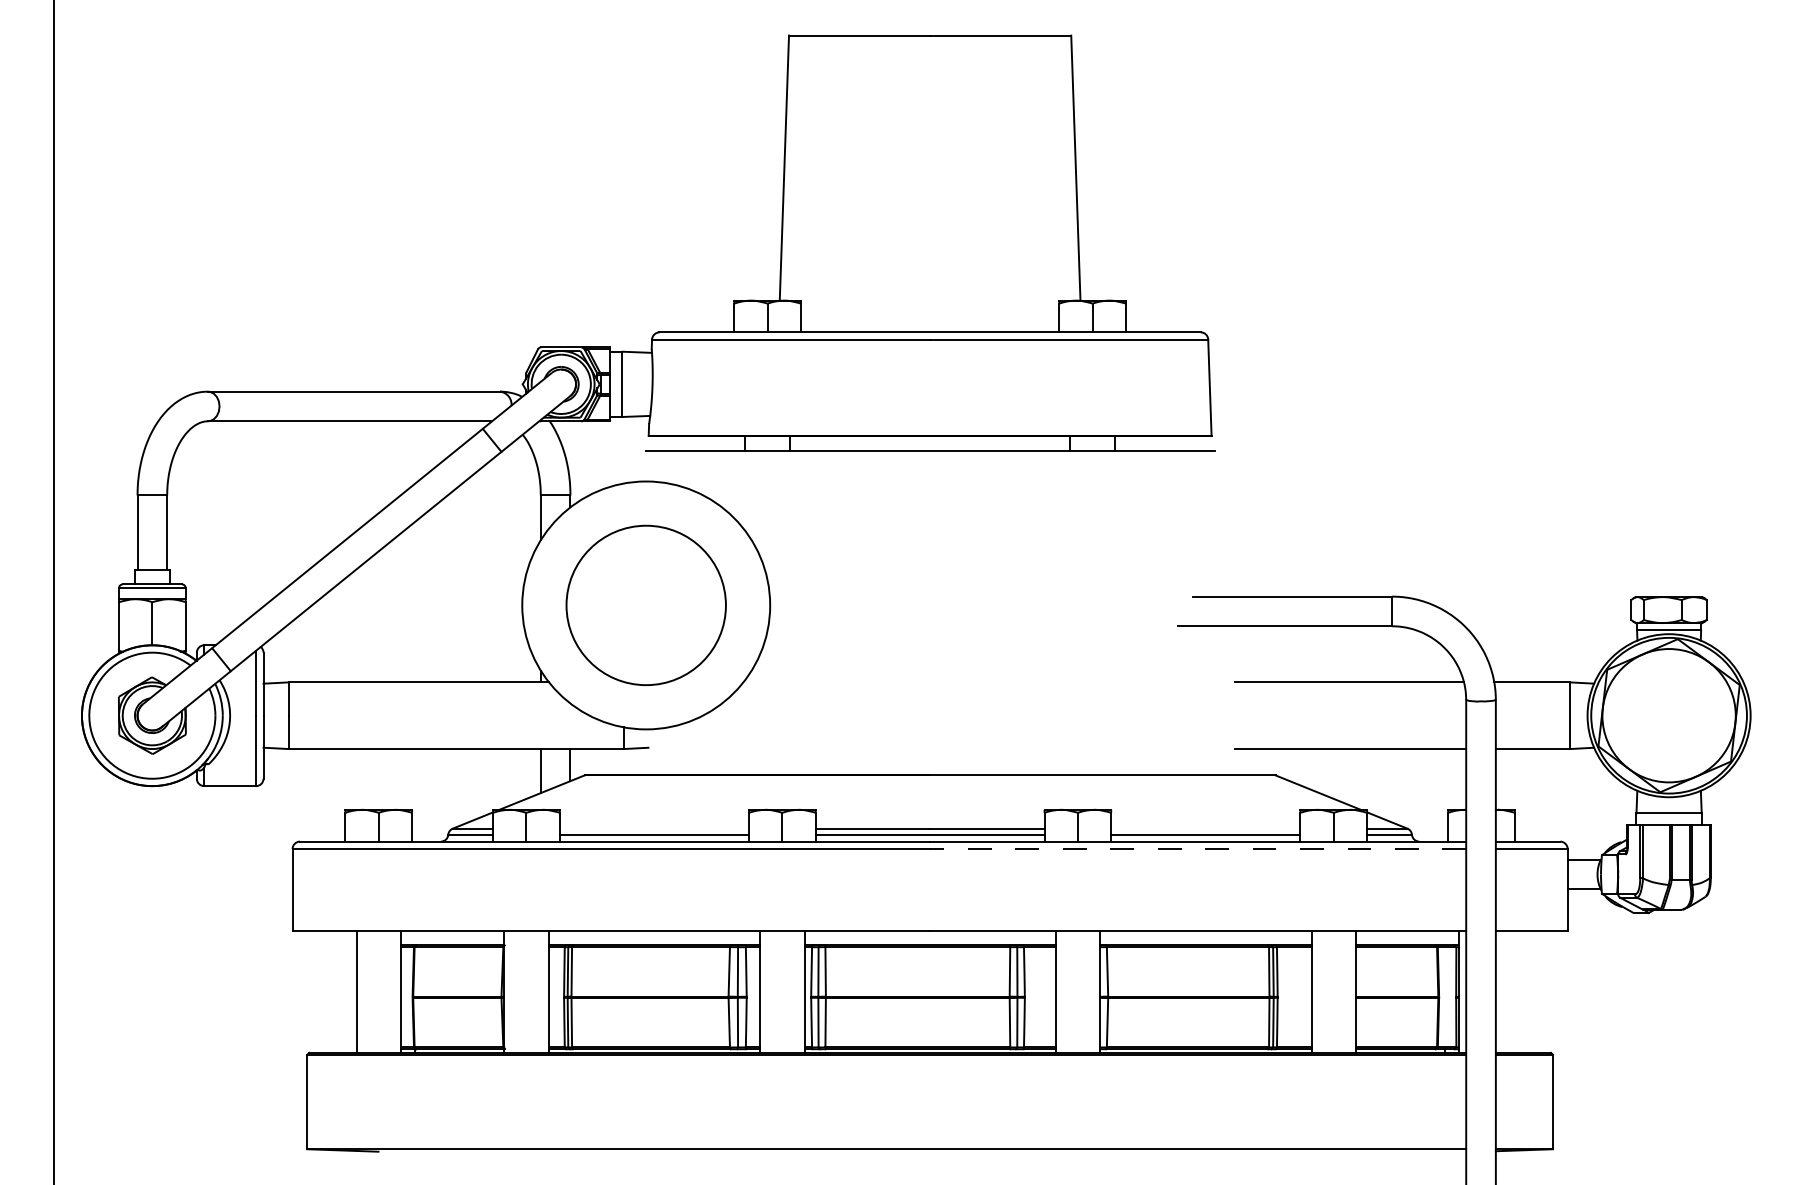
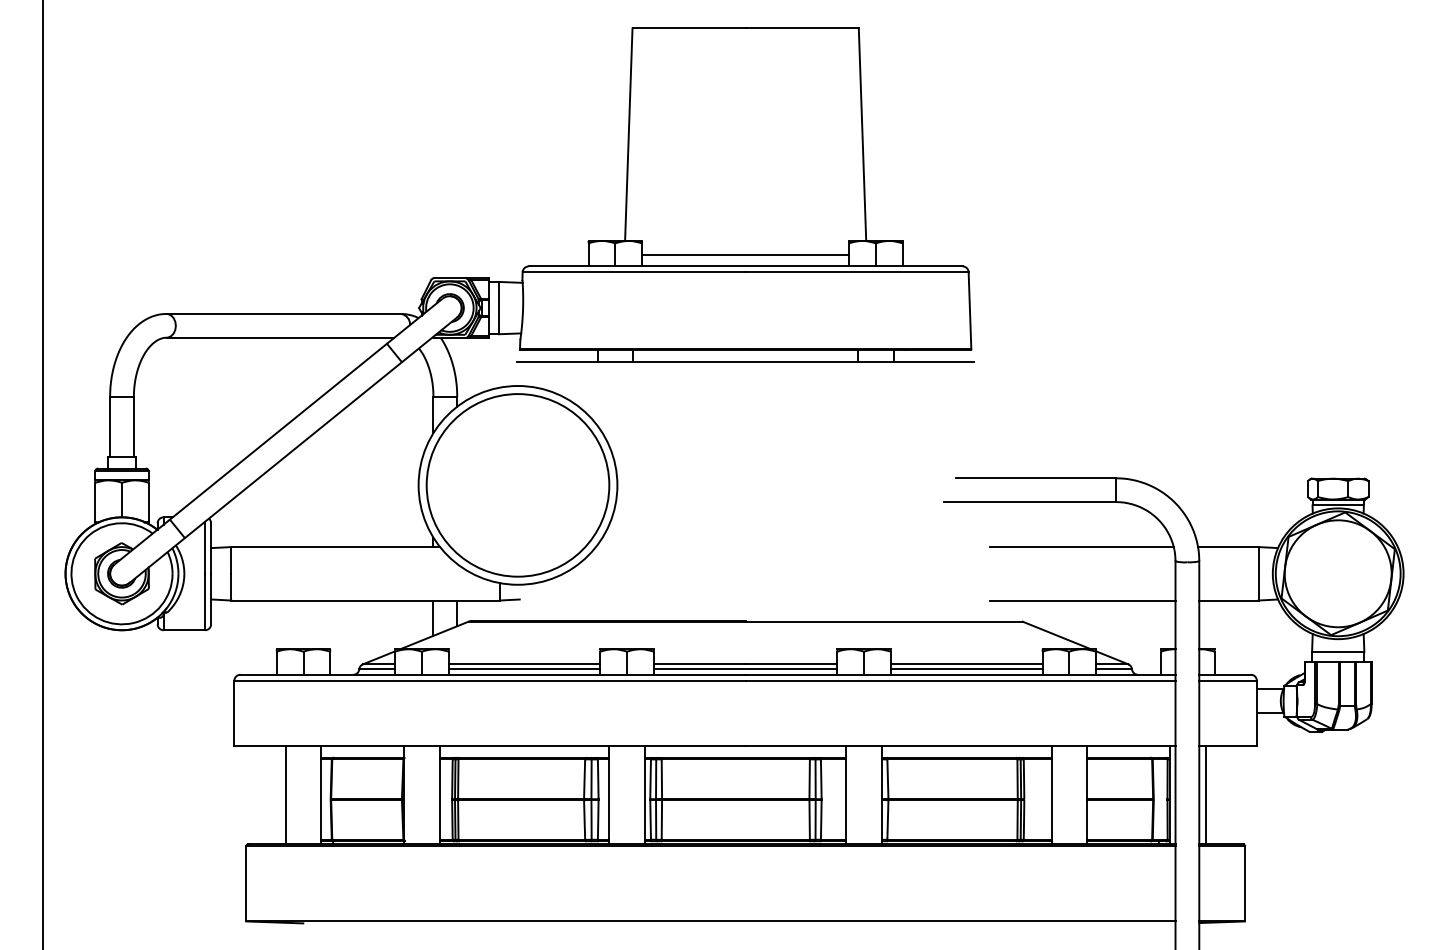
line: (929, 317) -> (745, 254), added
circle: (645, 605) -> (517, 485), size x1.43
line: (654, 828) -> (524, 664), added
line: (1205, 828) -> (966, 664), added
line: (1198, 848) -> (960, 680), dashed -> solid
line: (1503, 992) -> (1205, 795), added

